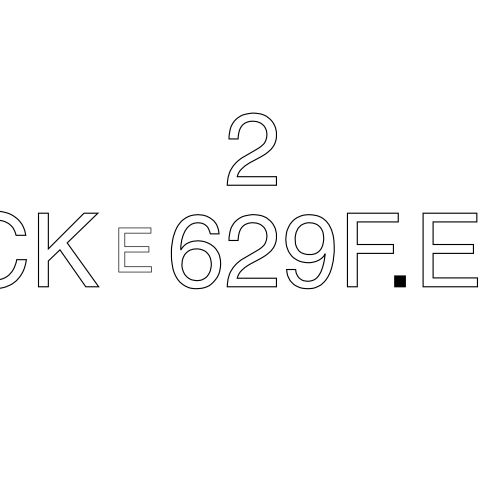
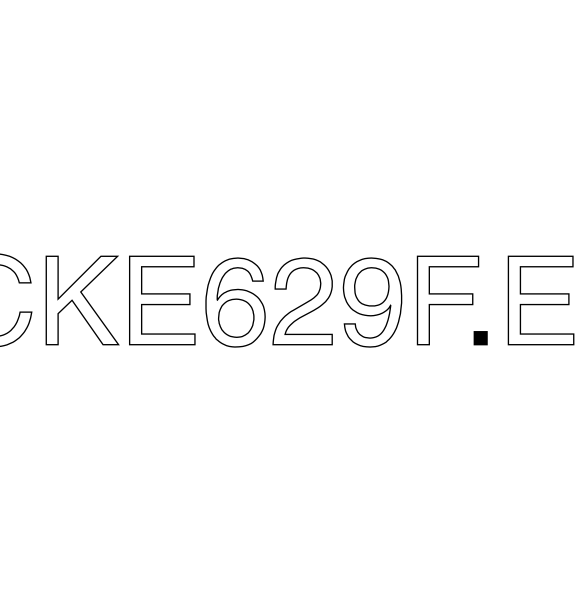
part: (251, 149) -> (302, 179), removed
part: (135, 250) -> (162, 300), size x1.67

